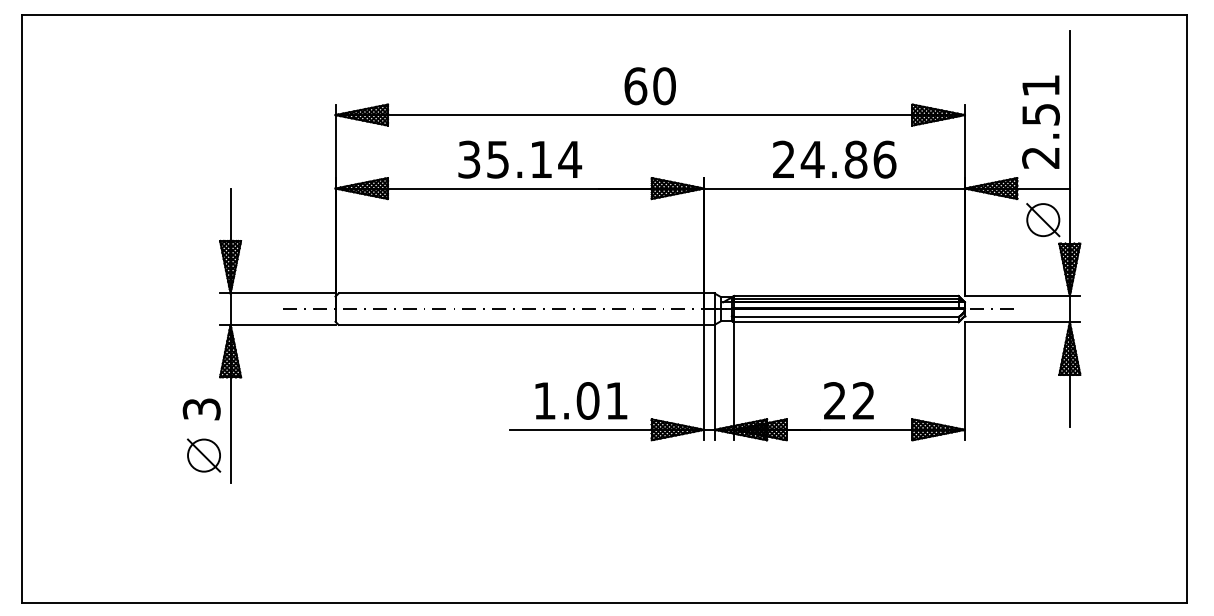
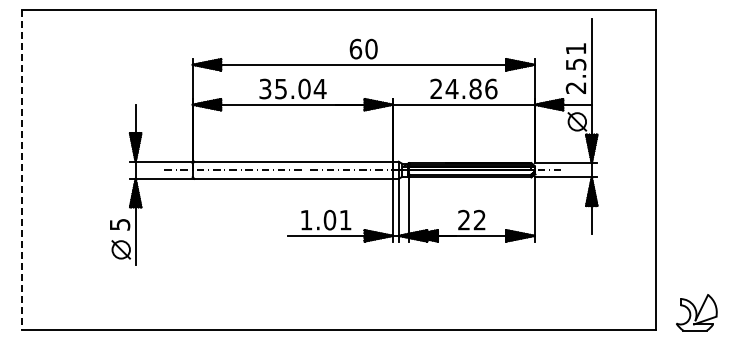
text: (541, 158) -> (304, 88), 35.14 -> 35.04
line: (22, 309) -> (22, 170), solid -> dashed
text: (200, 408) -> (119, 224), 3 -> 5

